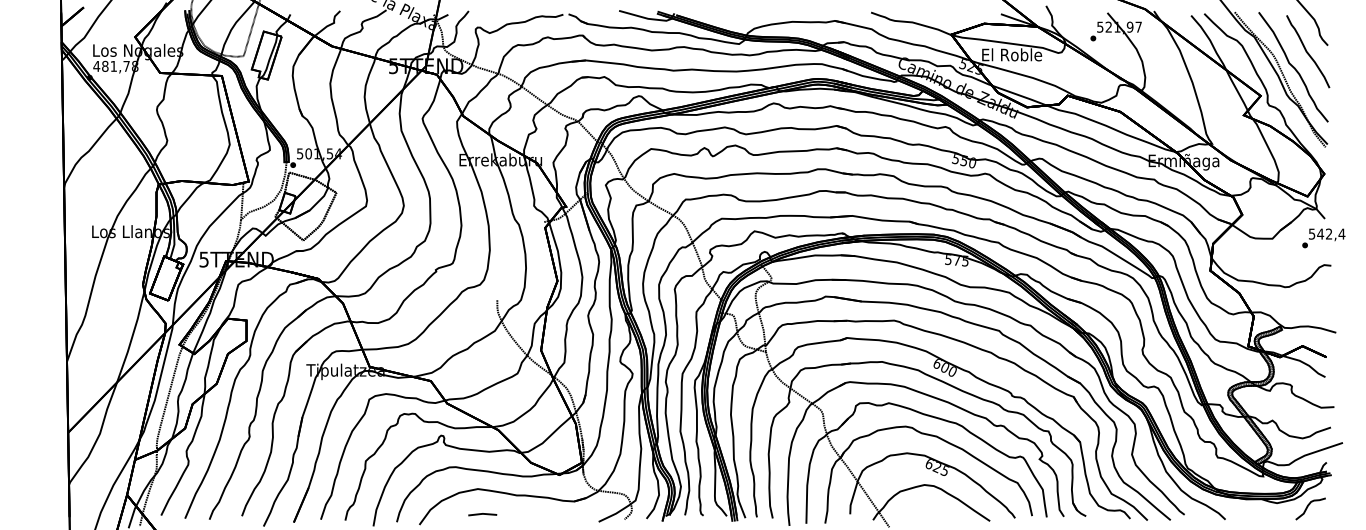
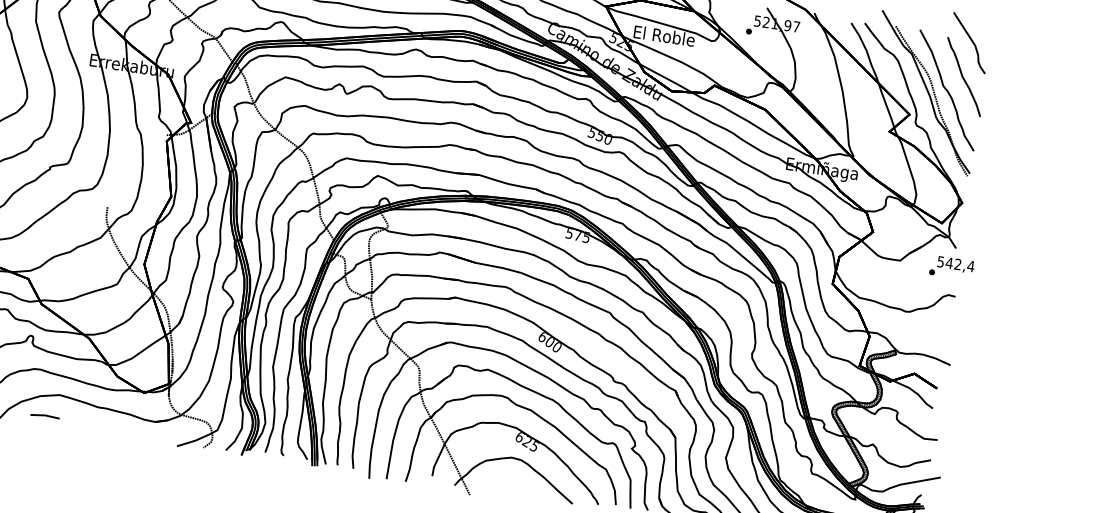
line: (482, 514) -> (44, 416), moved

